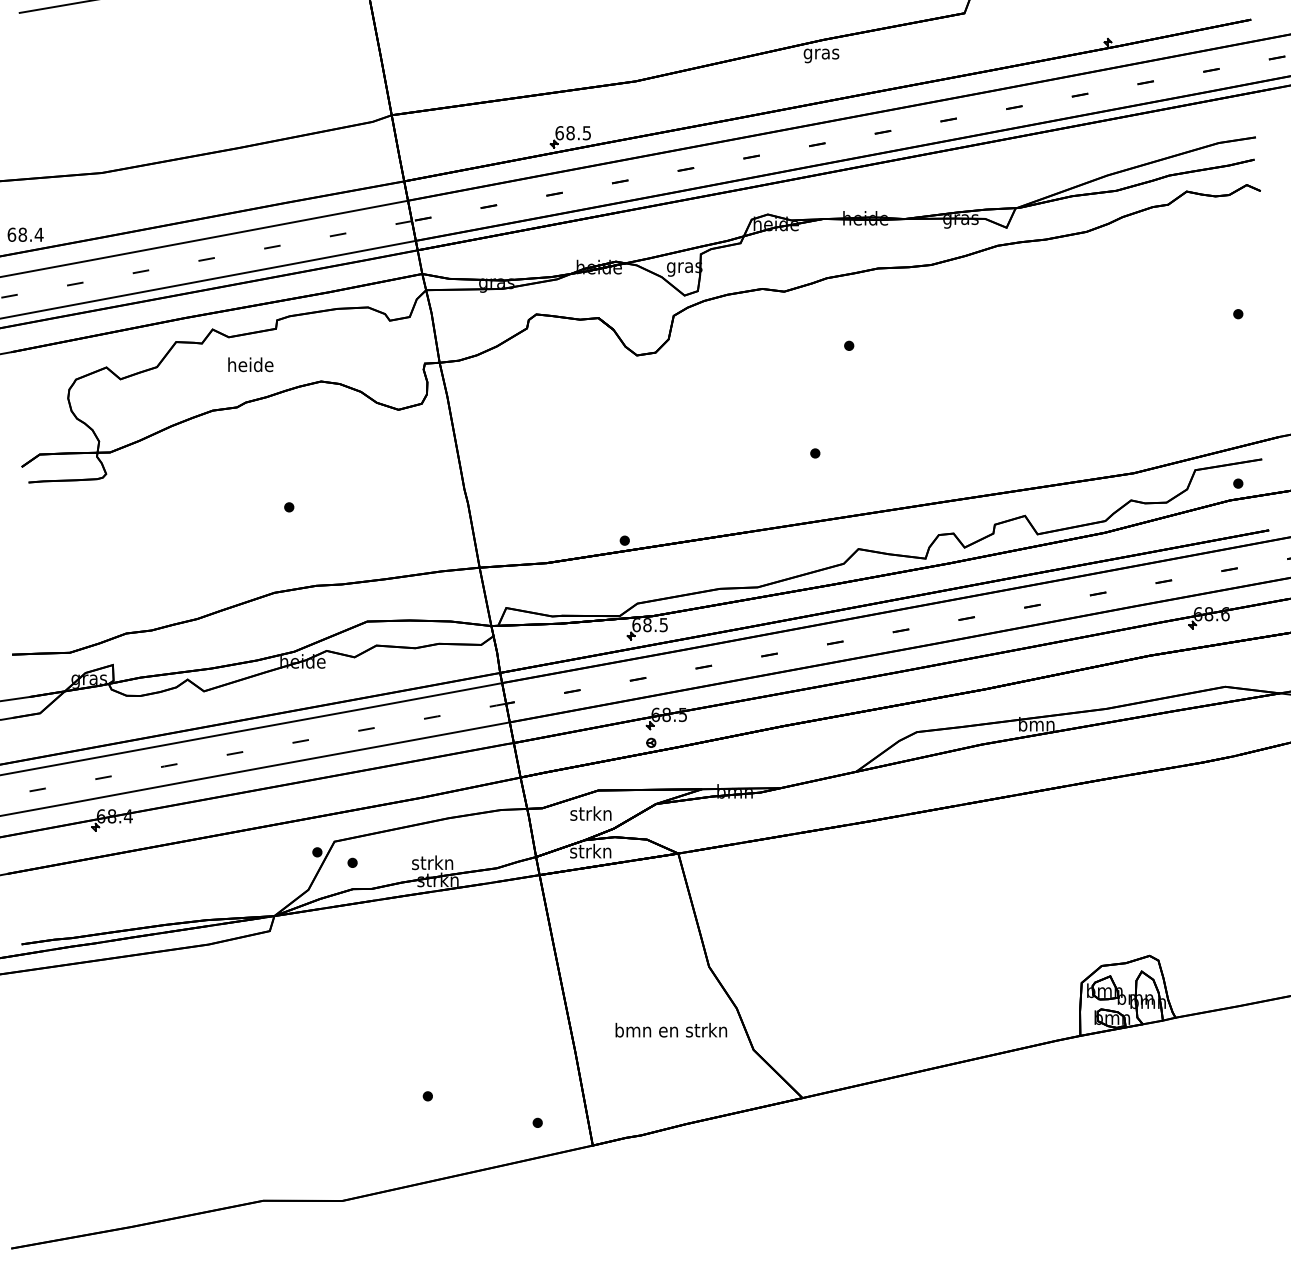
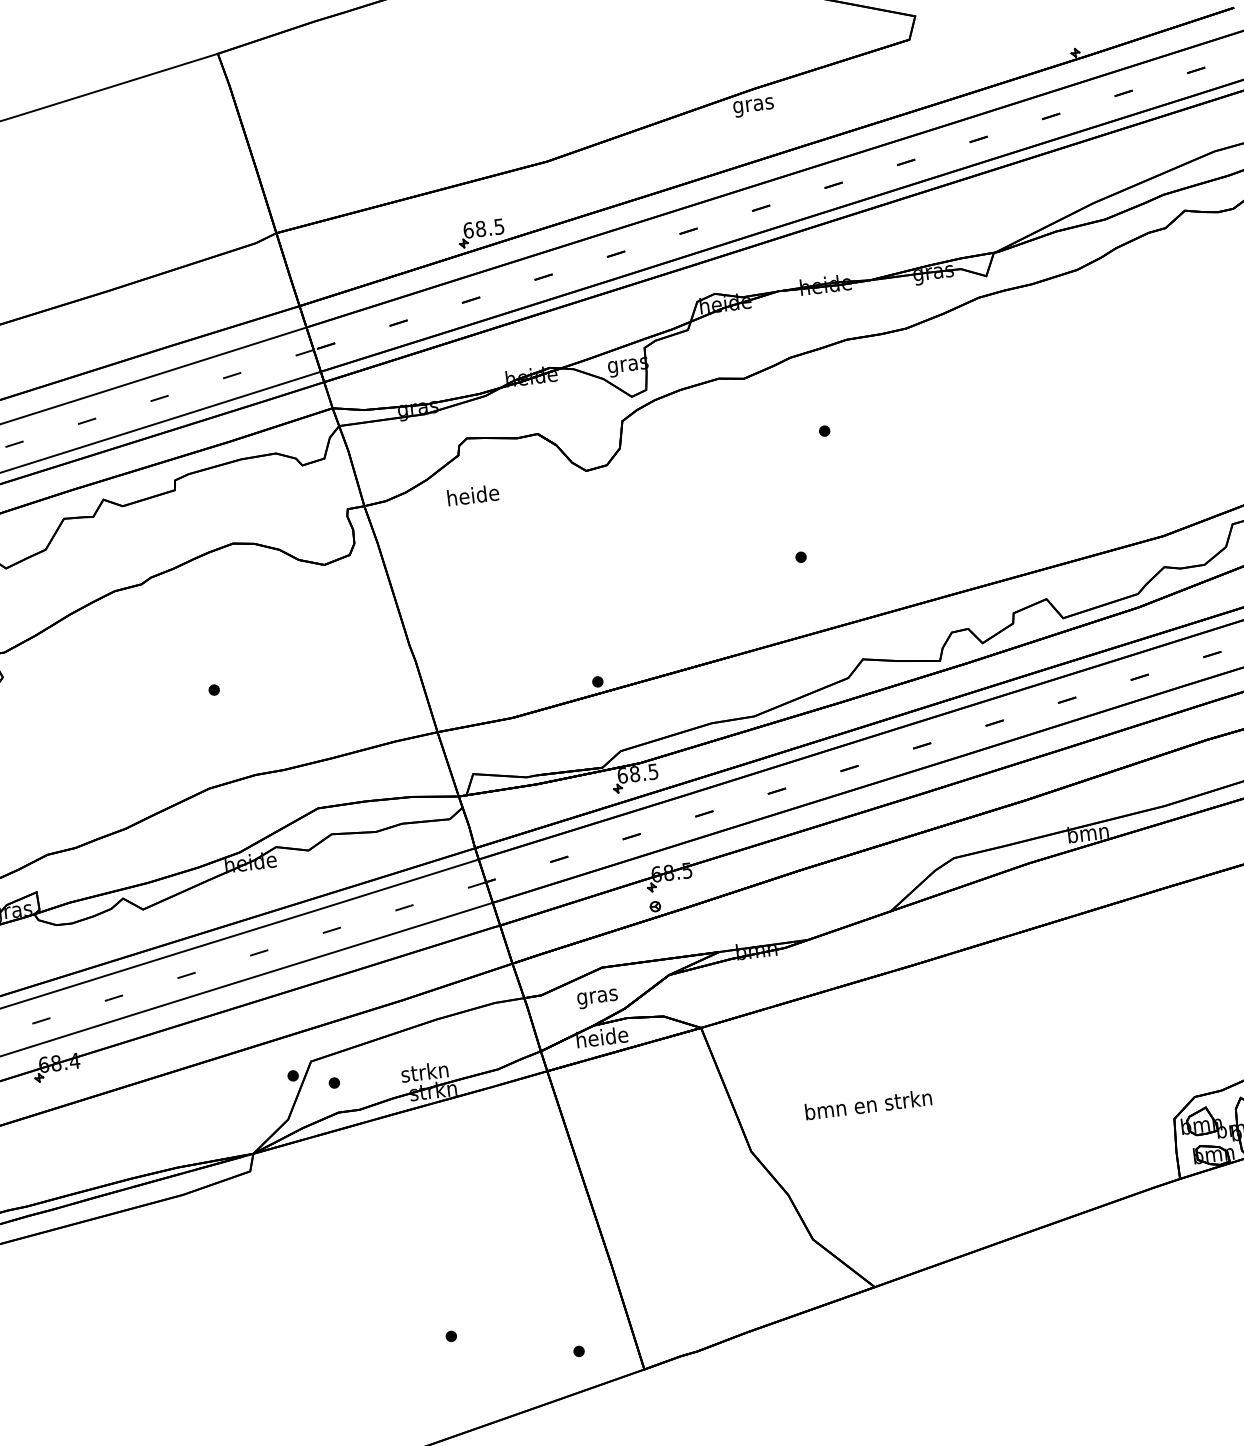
text: (250, 364) -> (472, 495), moved
text: (590, 815) -> (596, 996), strkn -> gras
text: (590, 850) -> (601, 1036), strkn -> heide
text: (671, 1029) -> (868, 1103), moved

